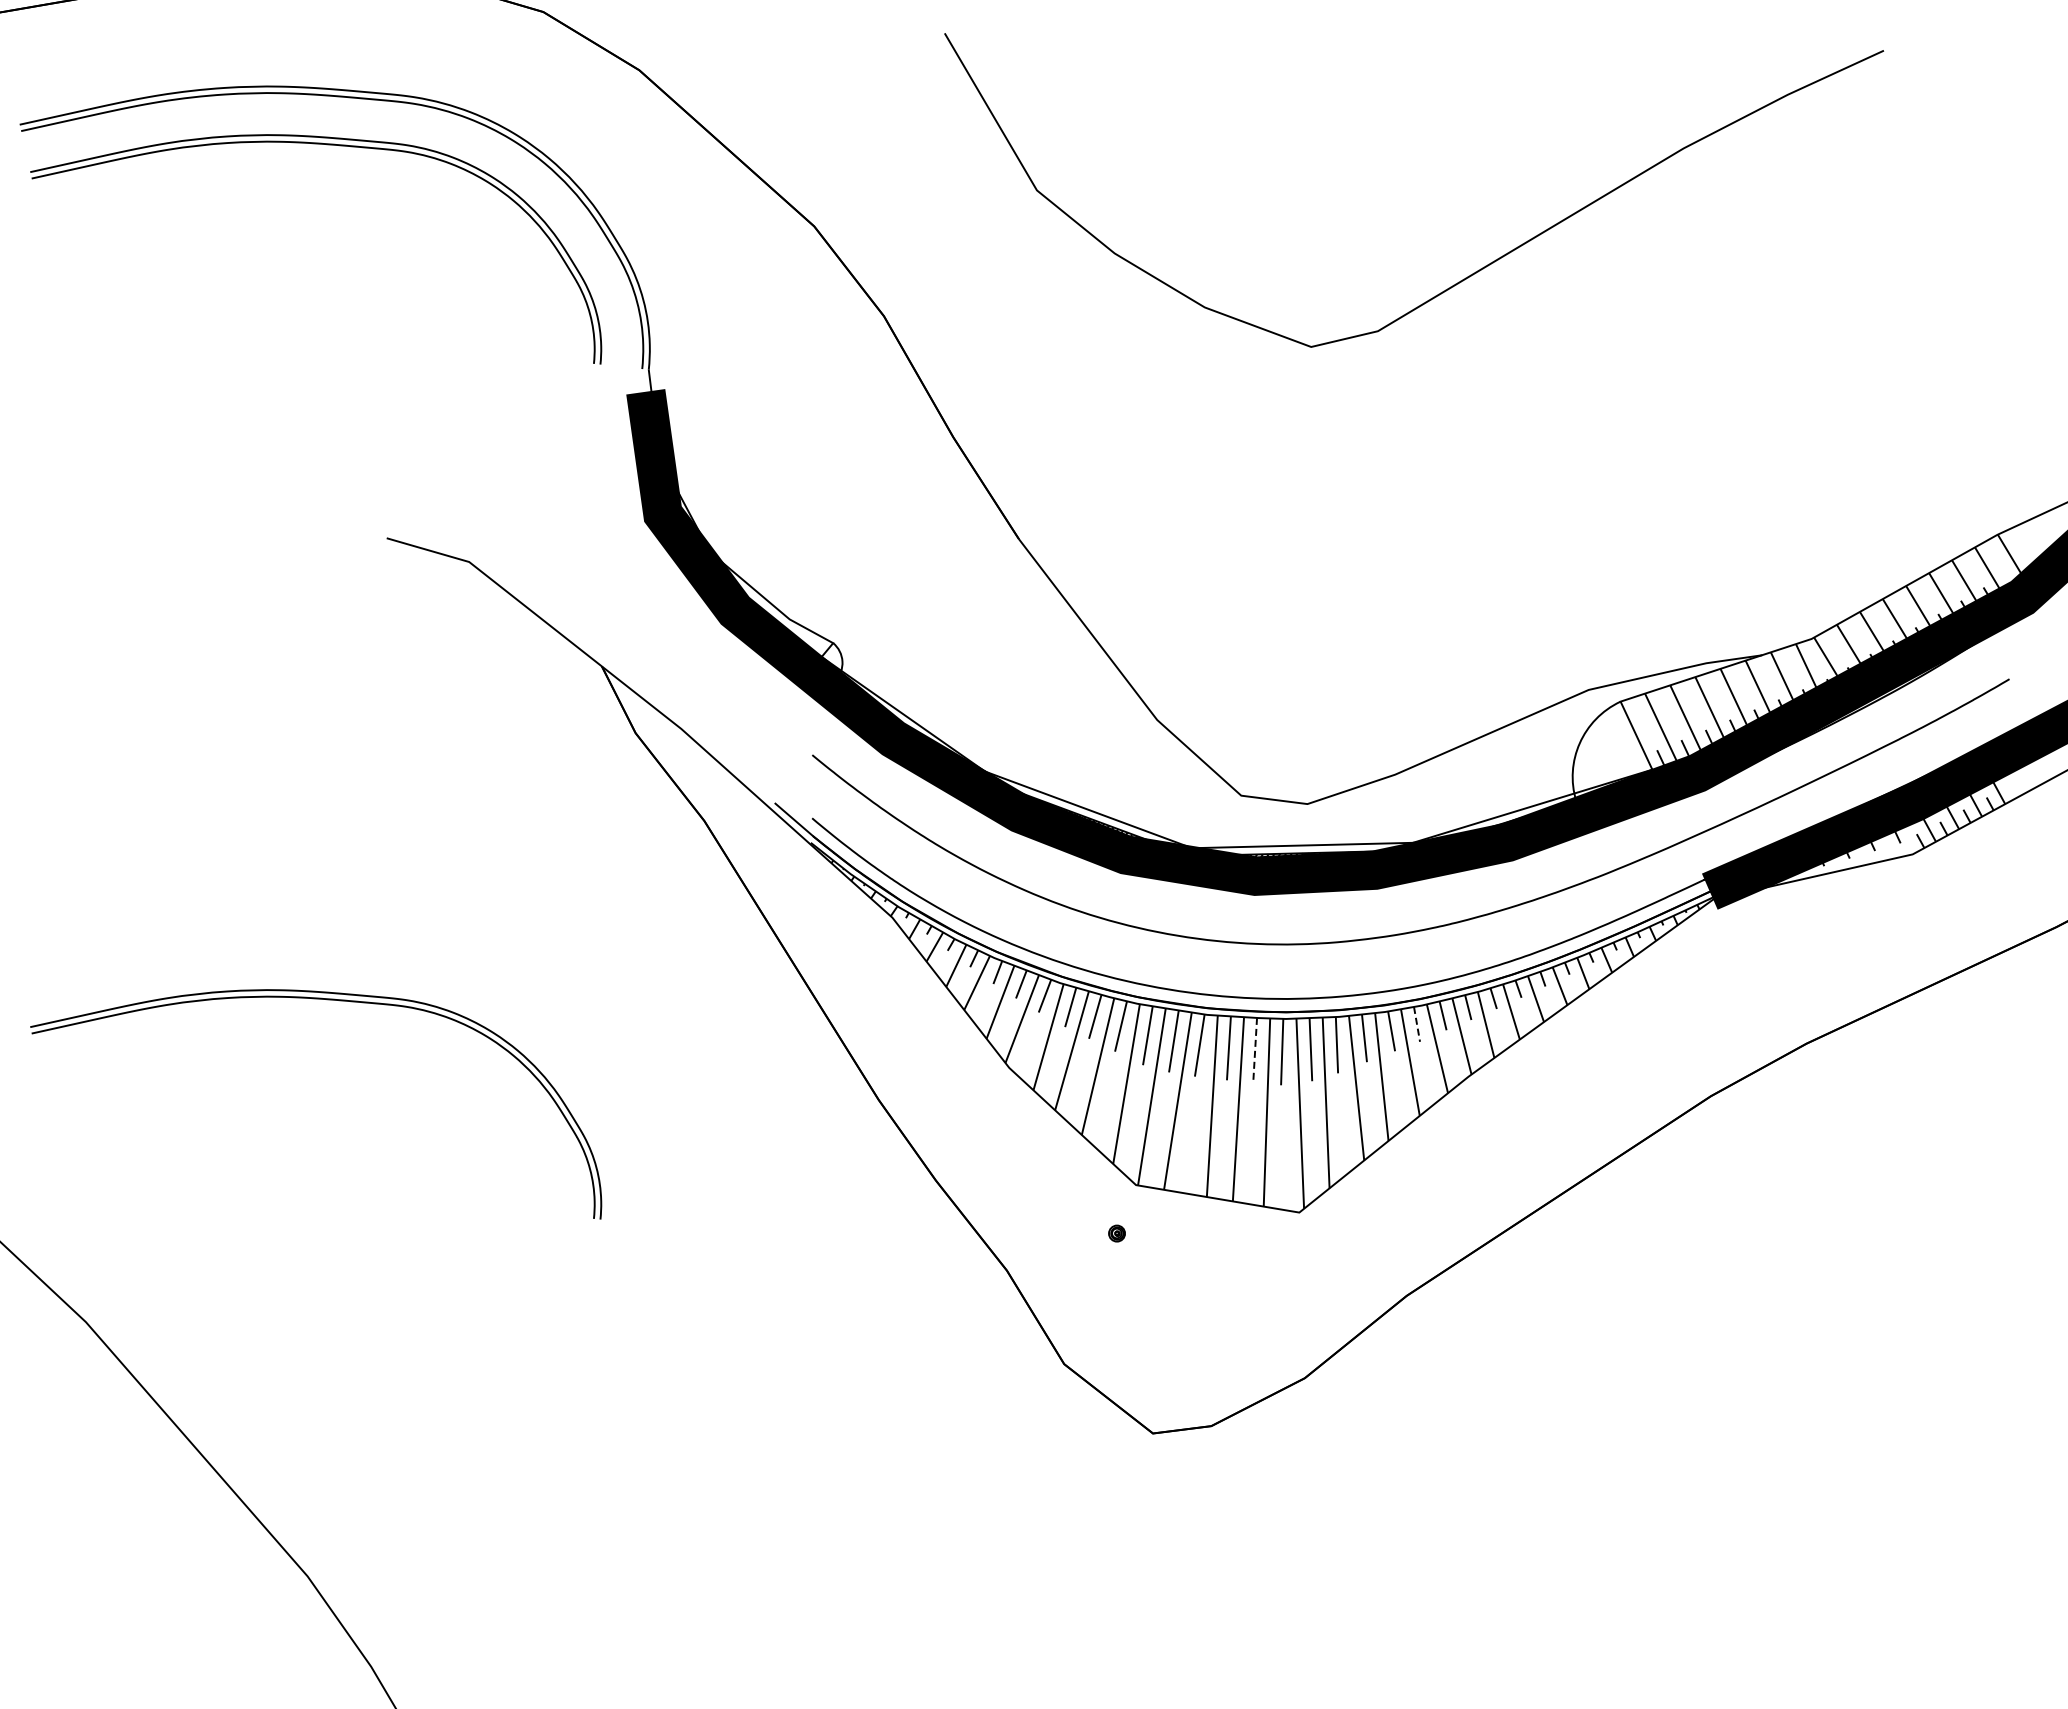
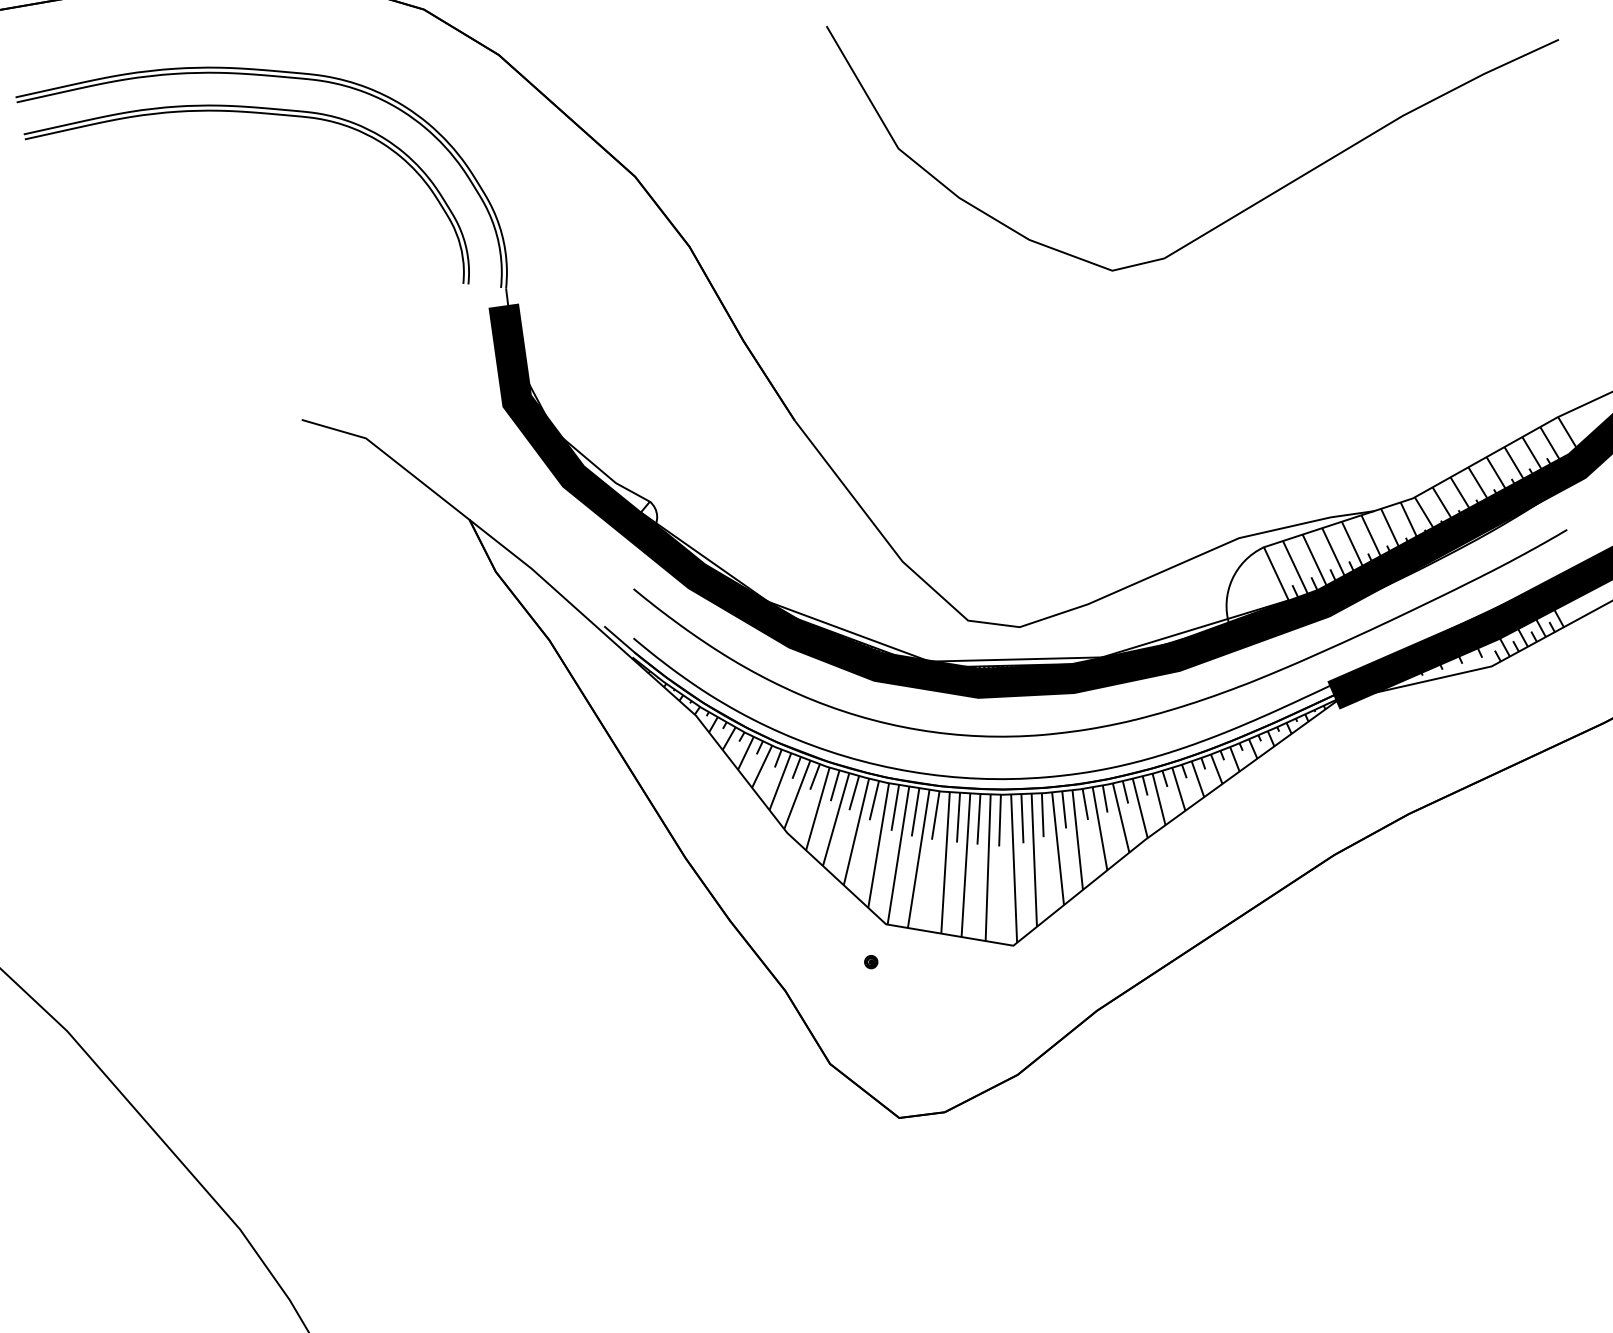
curve: (1465, 277) -> (1232, 216), moved
part: (327, 1000) -> (255, 780), removed
line: (1417, 1024) -> (1105, 799), dashed -> solid
line: (1255, 1050) -> (979, 819), dashed -> solid

